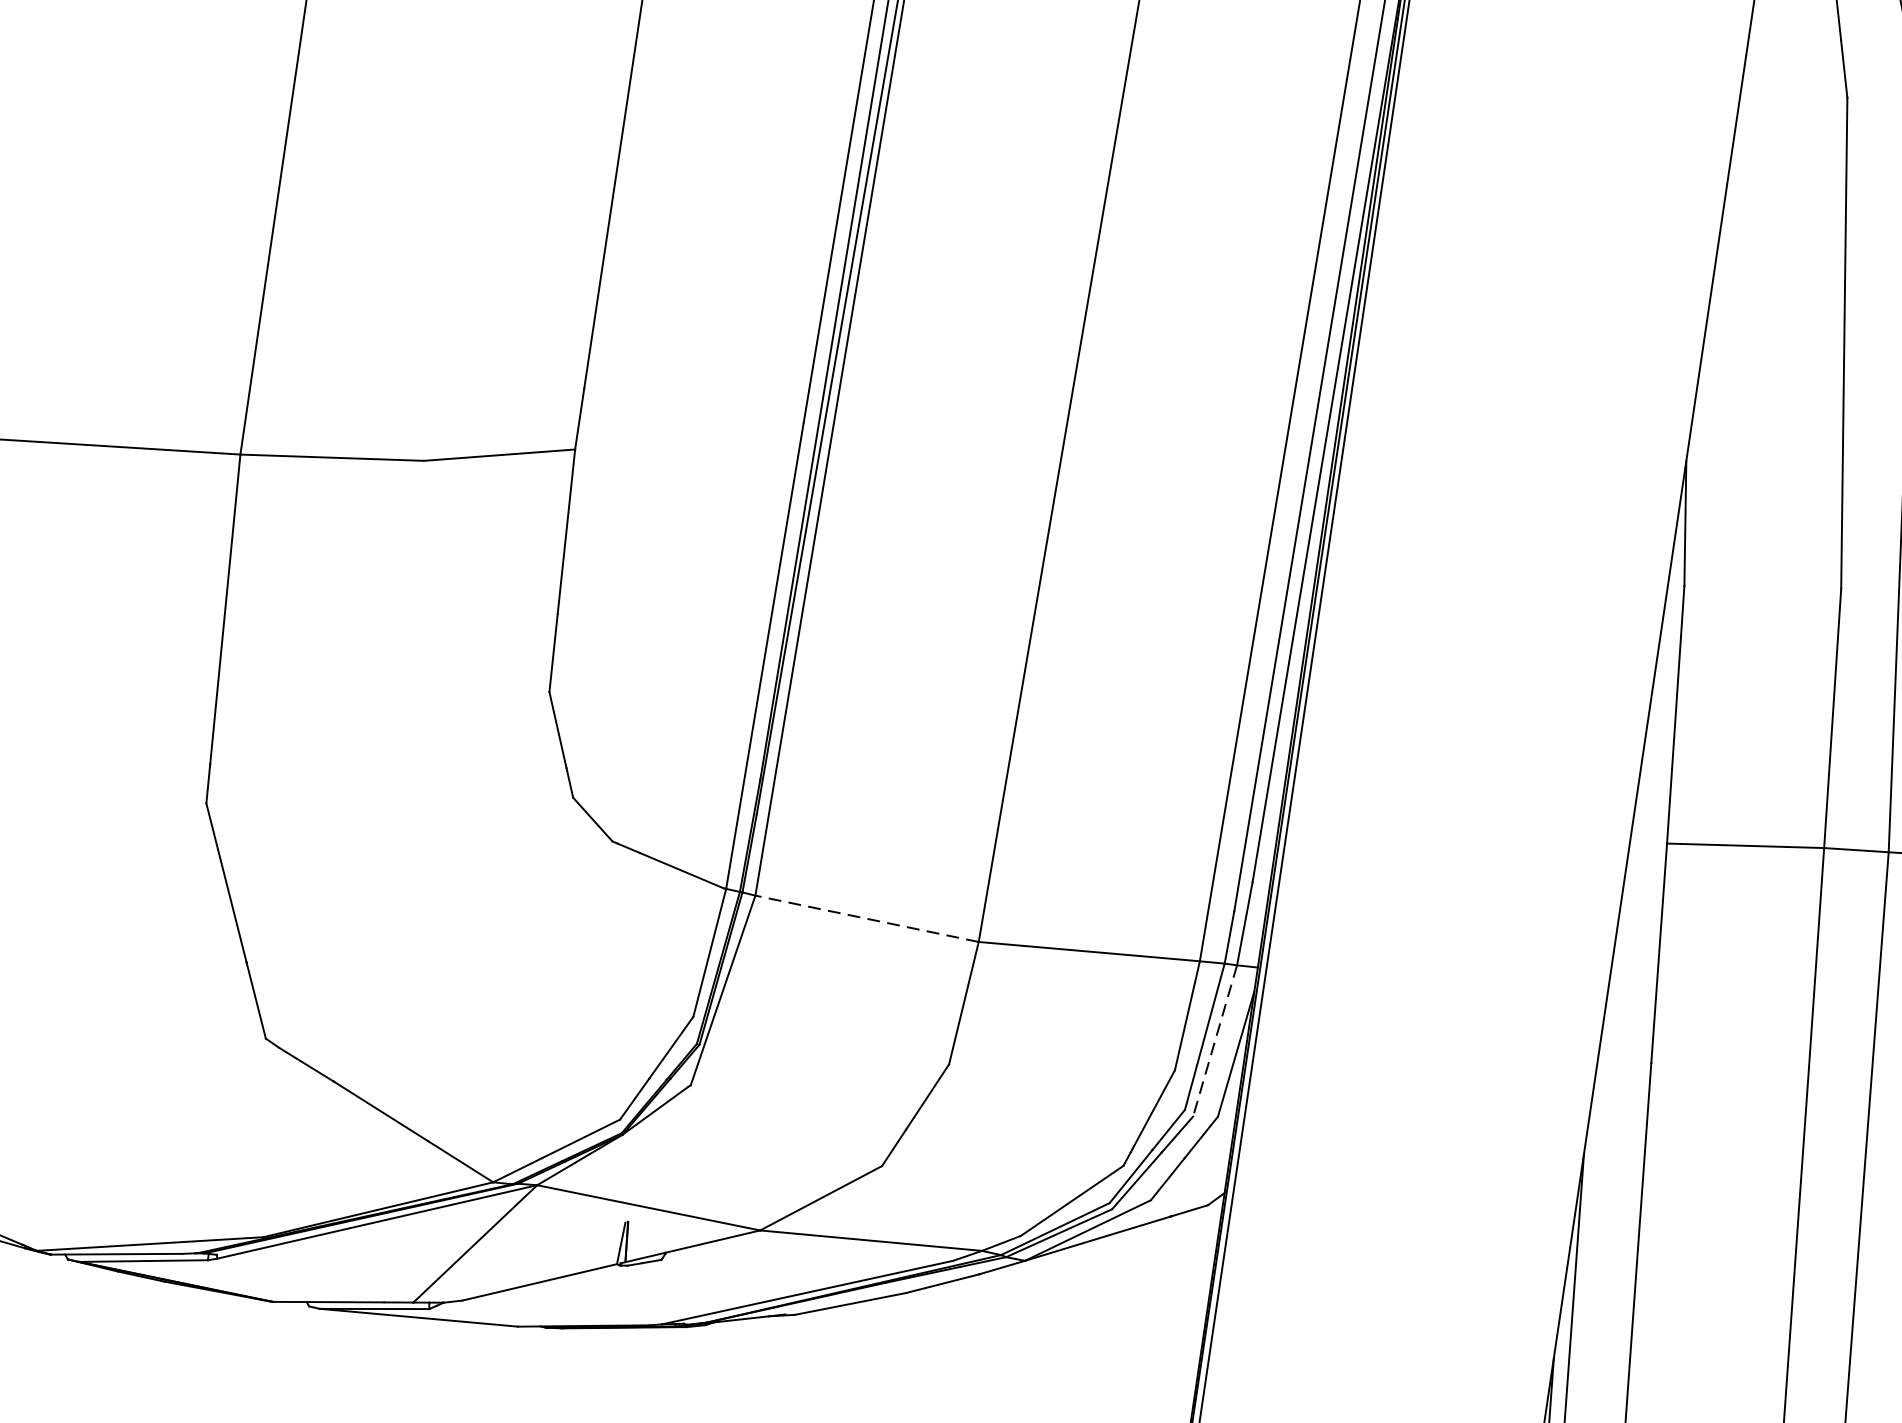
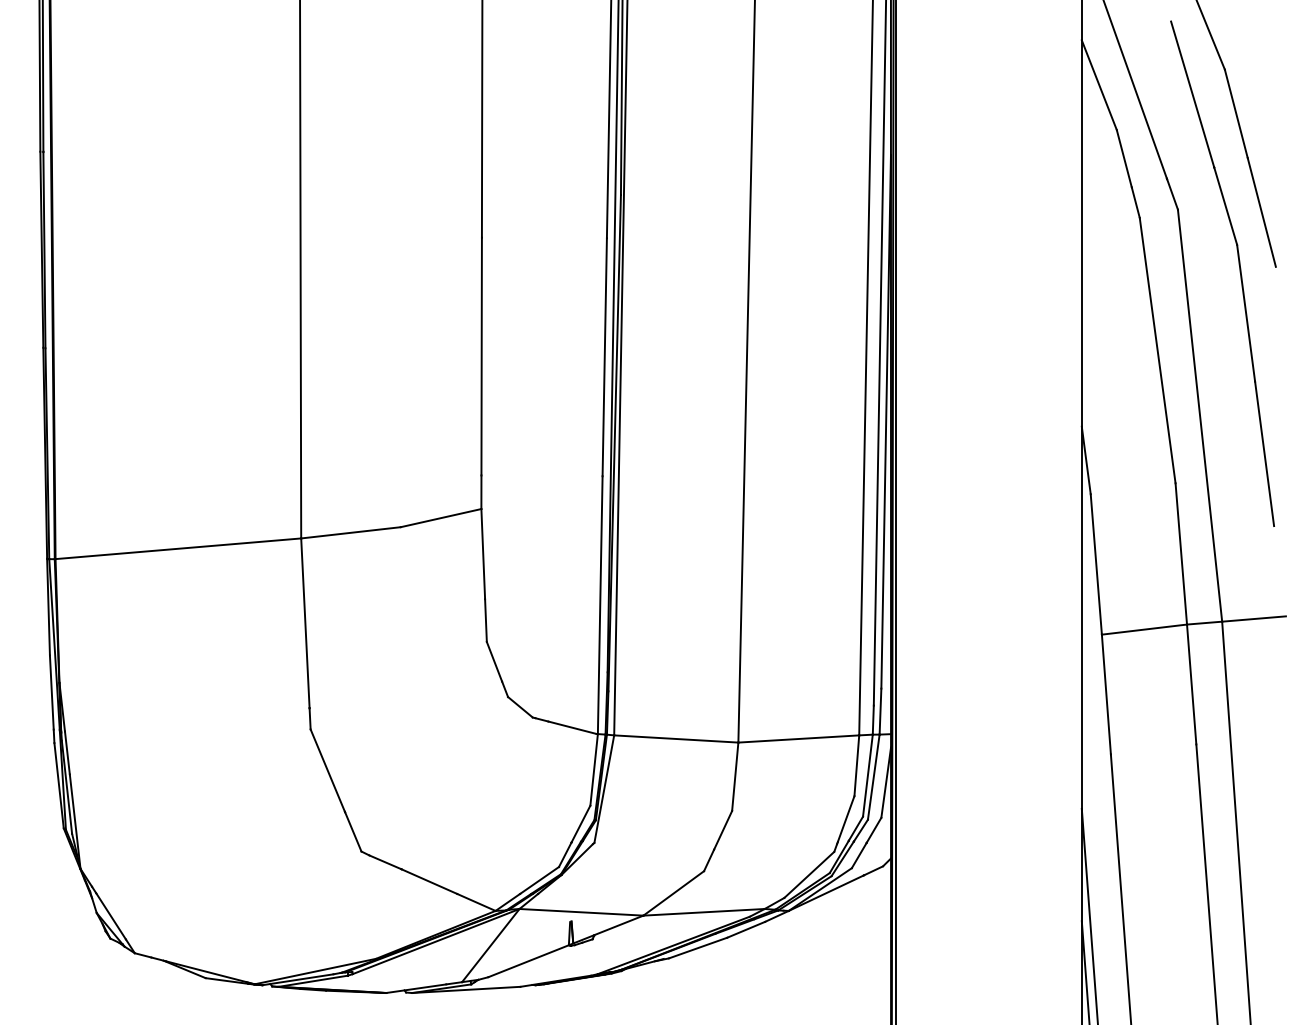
line: (865, 917) -> (675, 738), dashed -> solid
line: (1214, 1041) -> (873, 777), dashed -> solid

